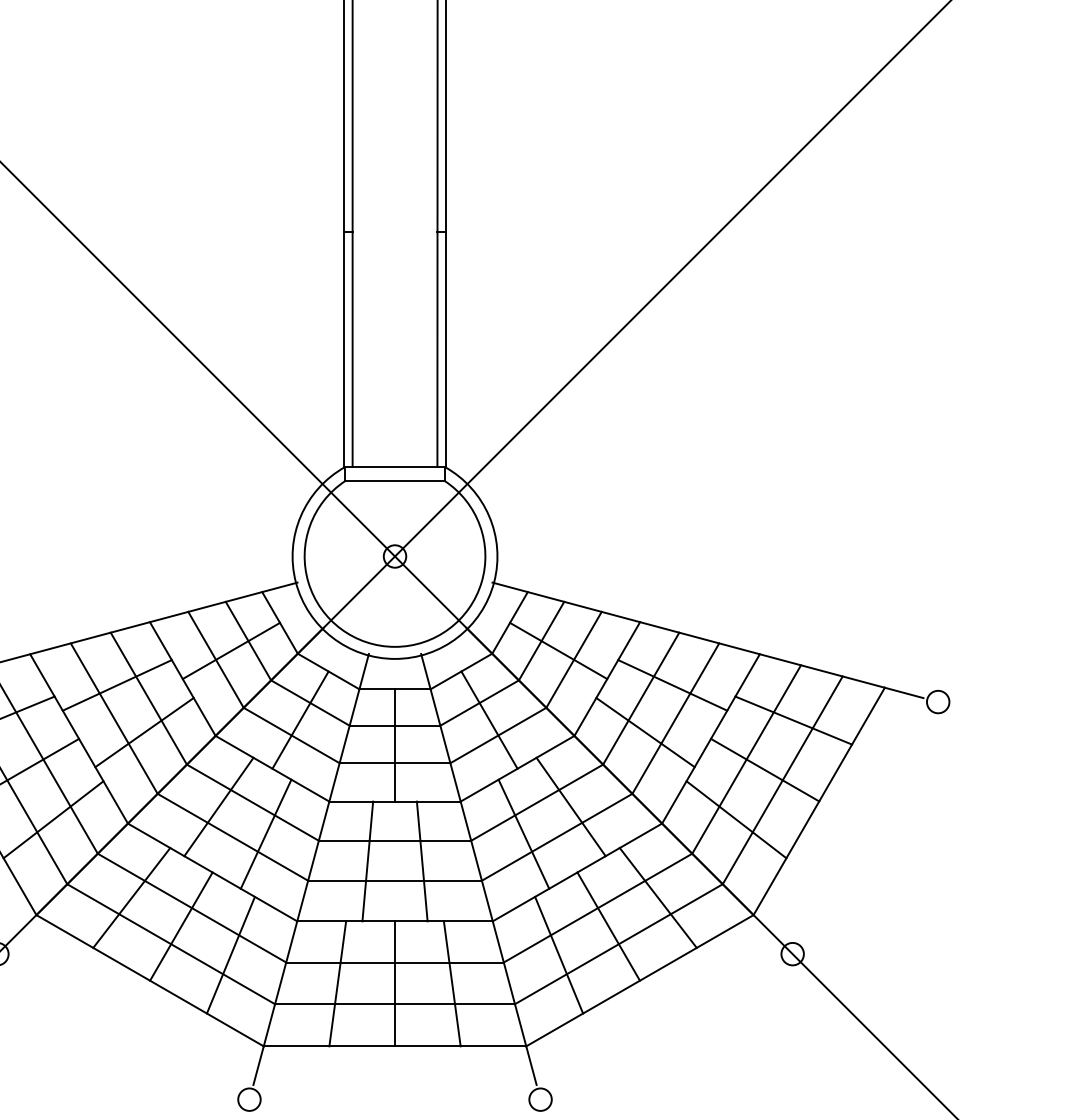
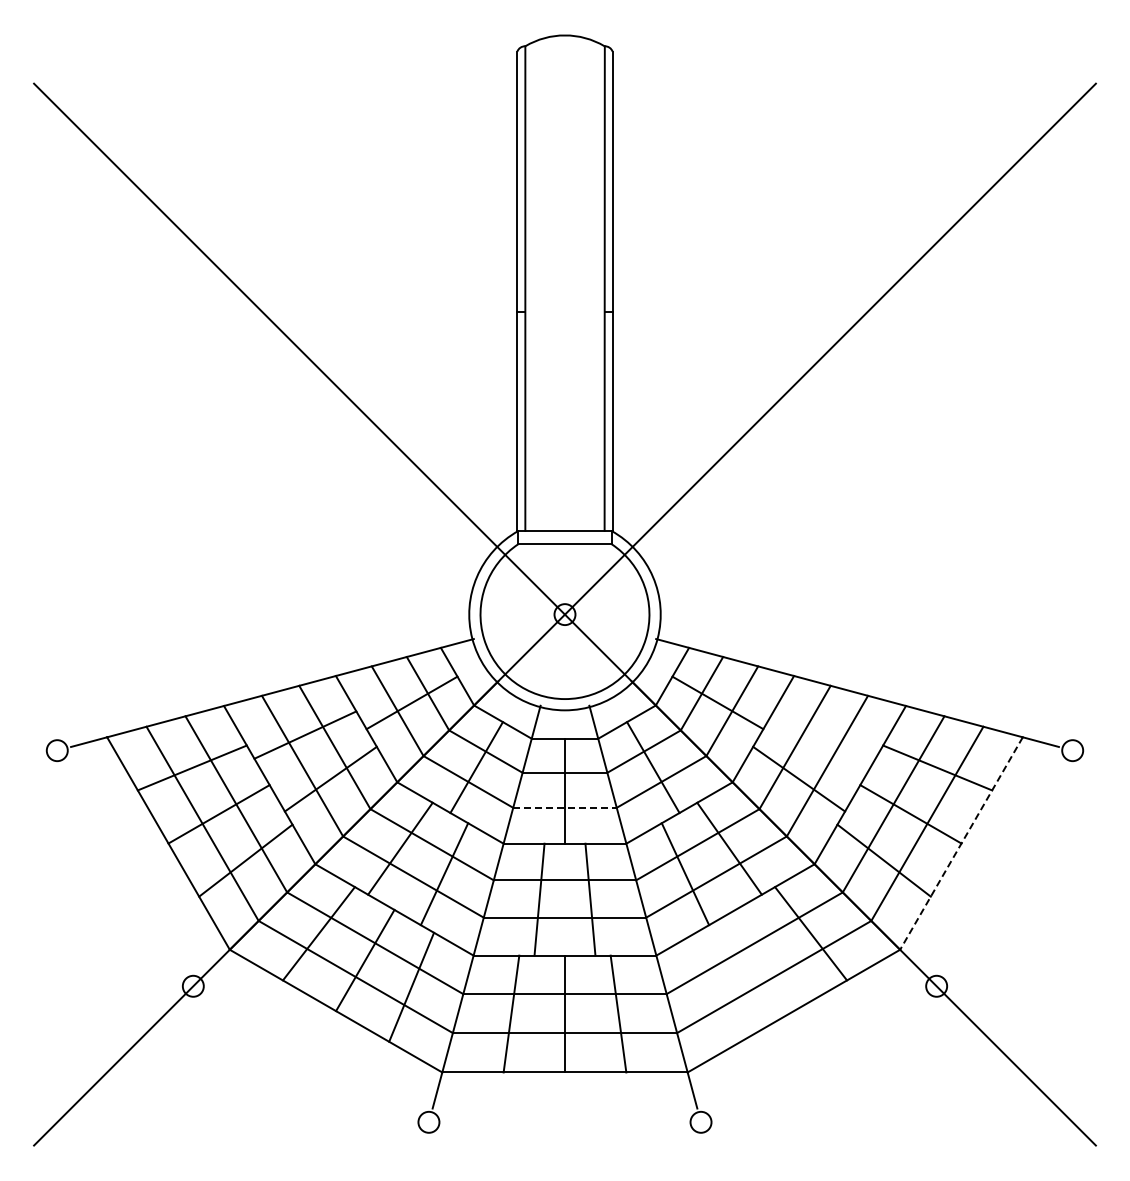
line: (672, 684) -> (824, 734), removed
line: (395, 762) -> (565, 807), solid -> dashed
line: (819, 801) -> (961, 843), solid -> dashed
line: (608, 926) -> (764, 960), removed
line: (558, 954) -> (717, 986), removed

